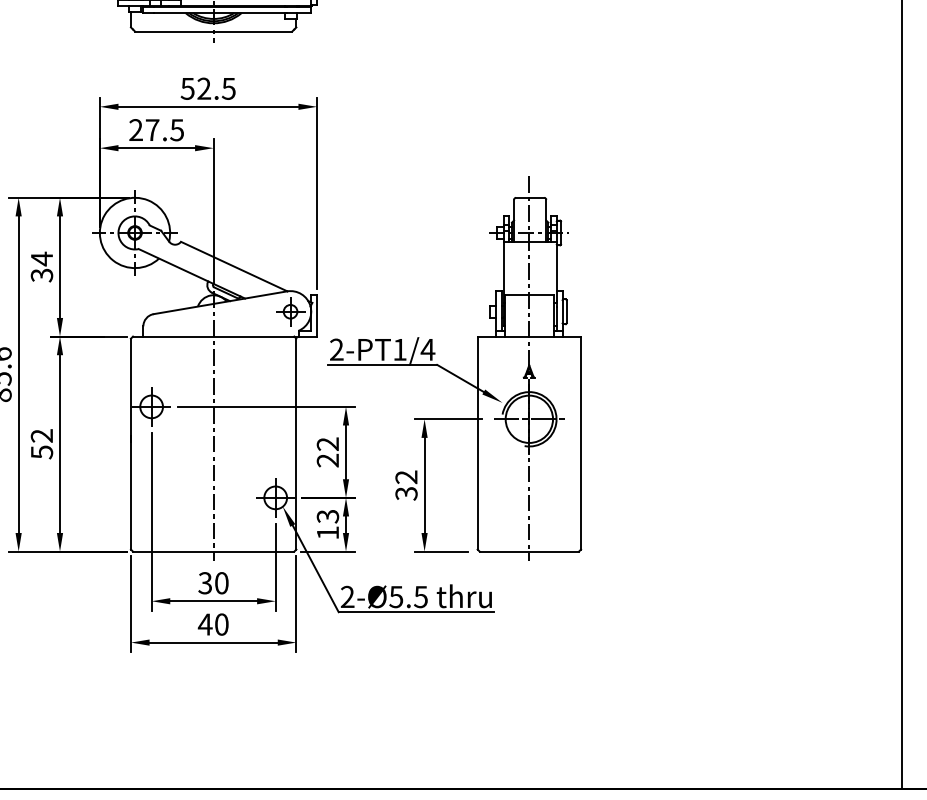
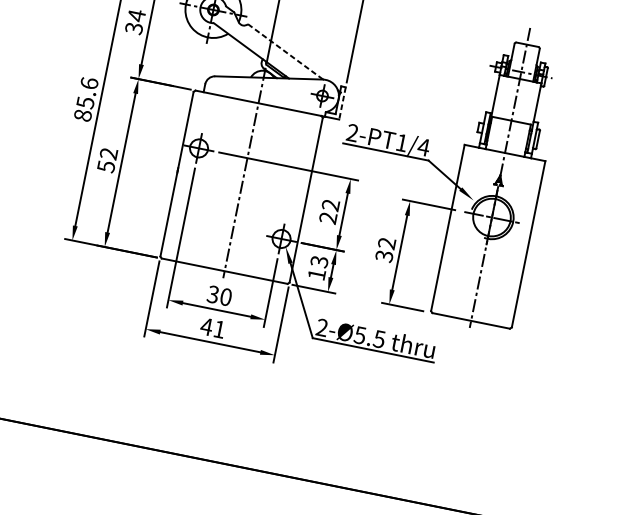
line: (234, 266) -> (285, 51), solid -> dashed
line: (317, 315) -> (342, 103), solid -> dashed
text: (221, 624) -> (219, 329), 40 -> 41

